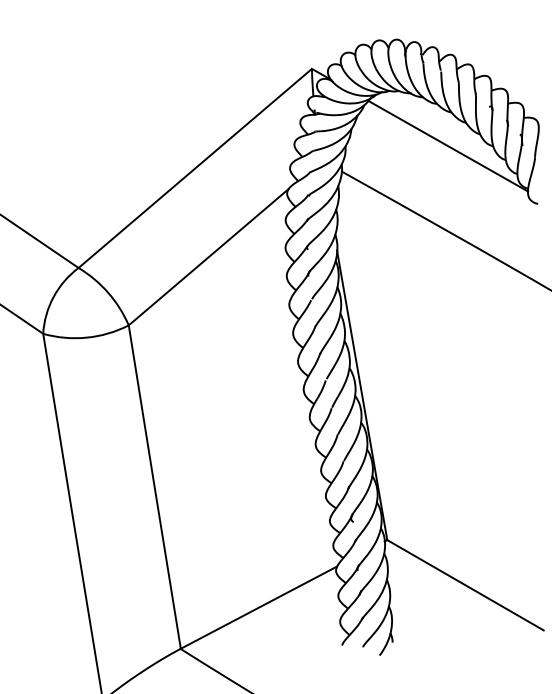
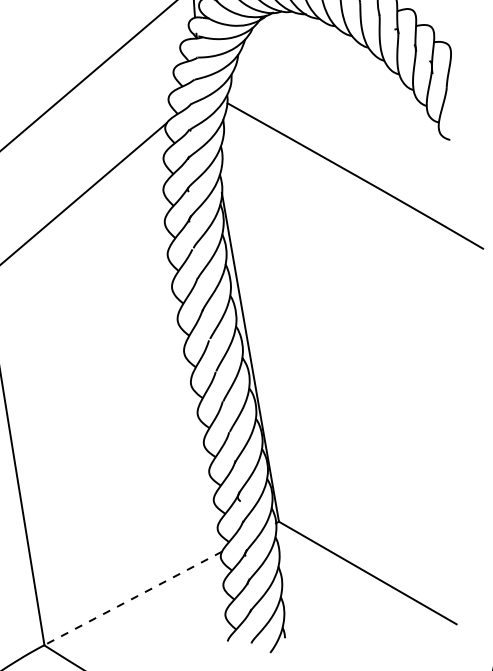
line: (448, 145) -> (348, 73), removed
line: (258, 607) -> (132, 598), solid -> dashed

